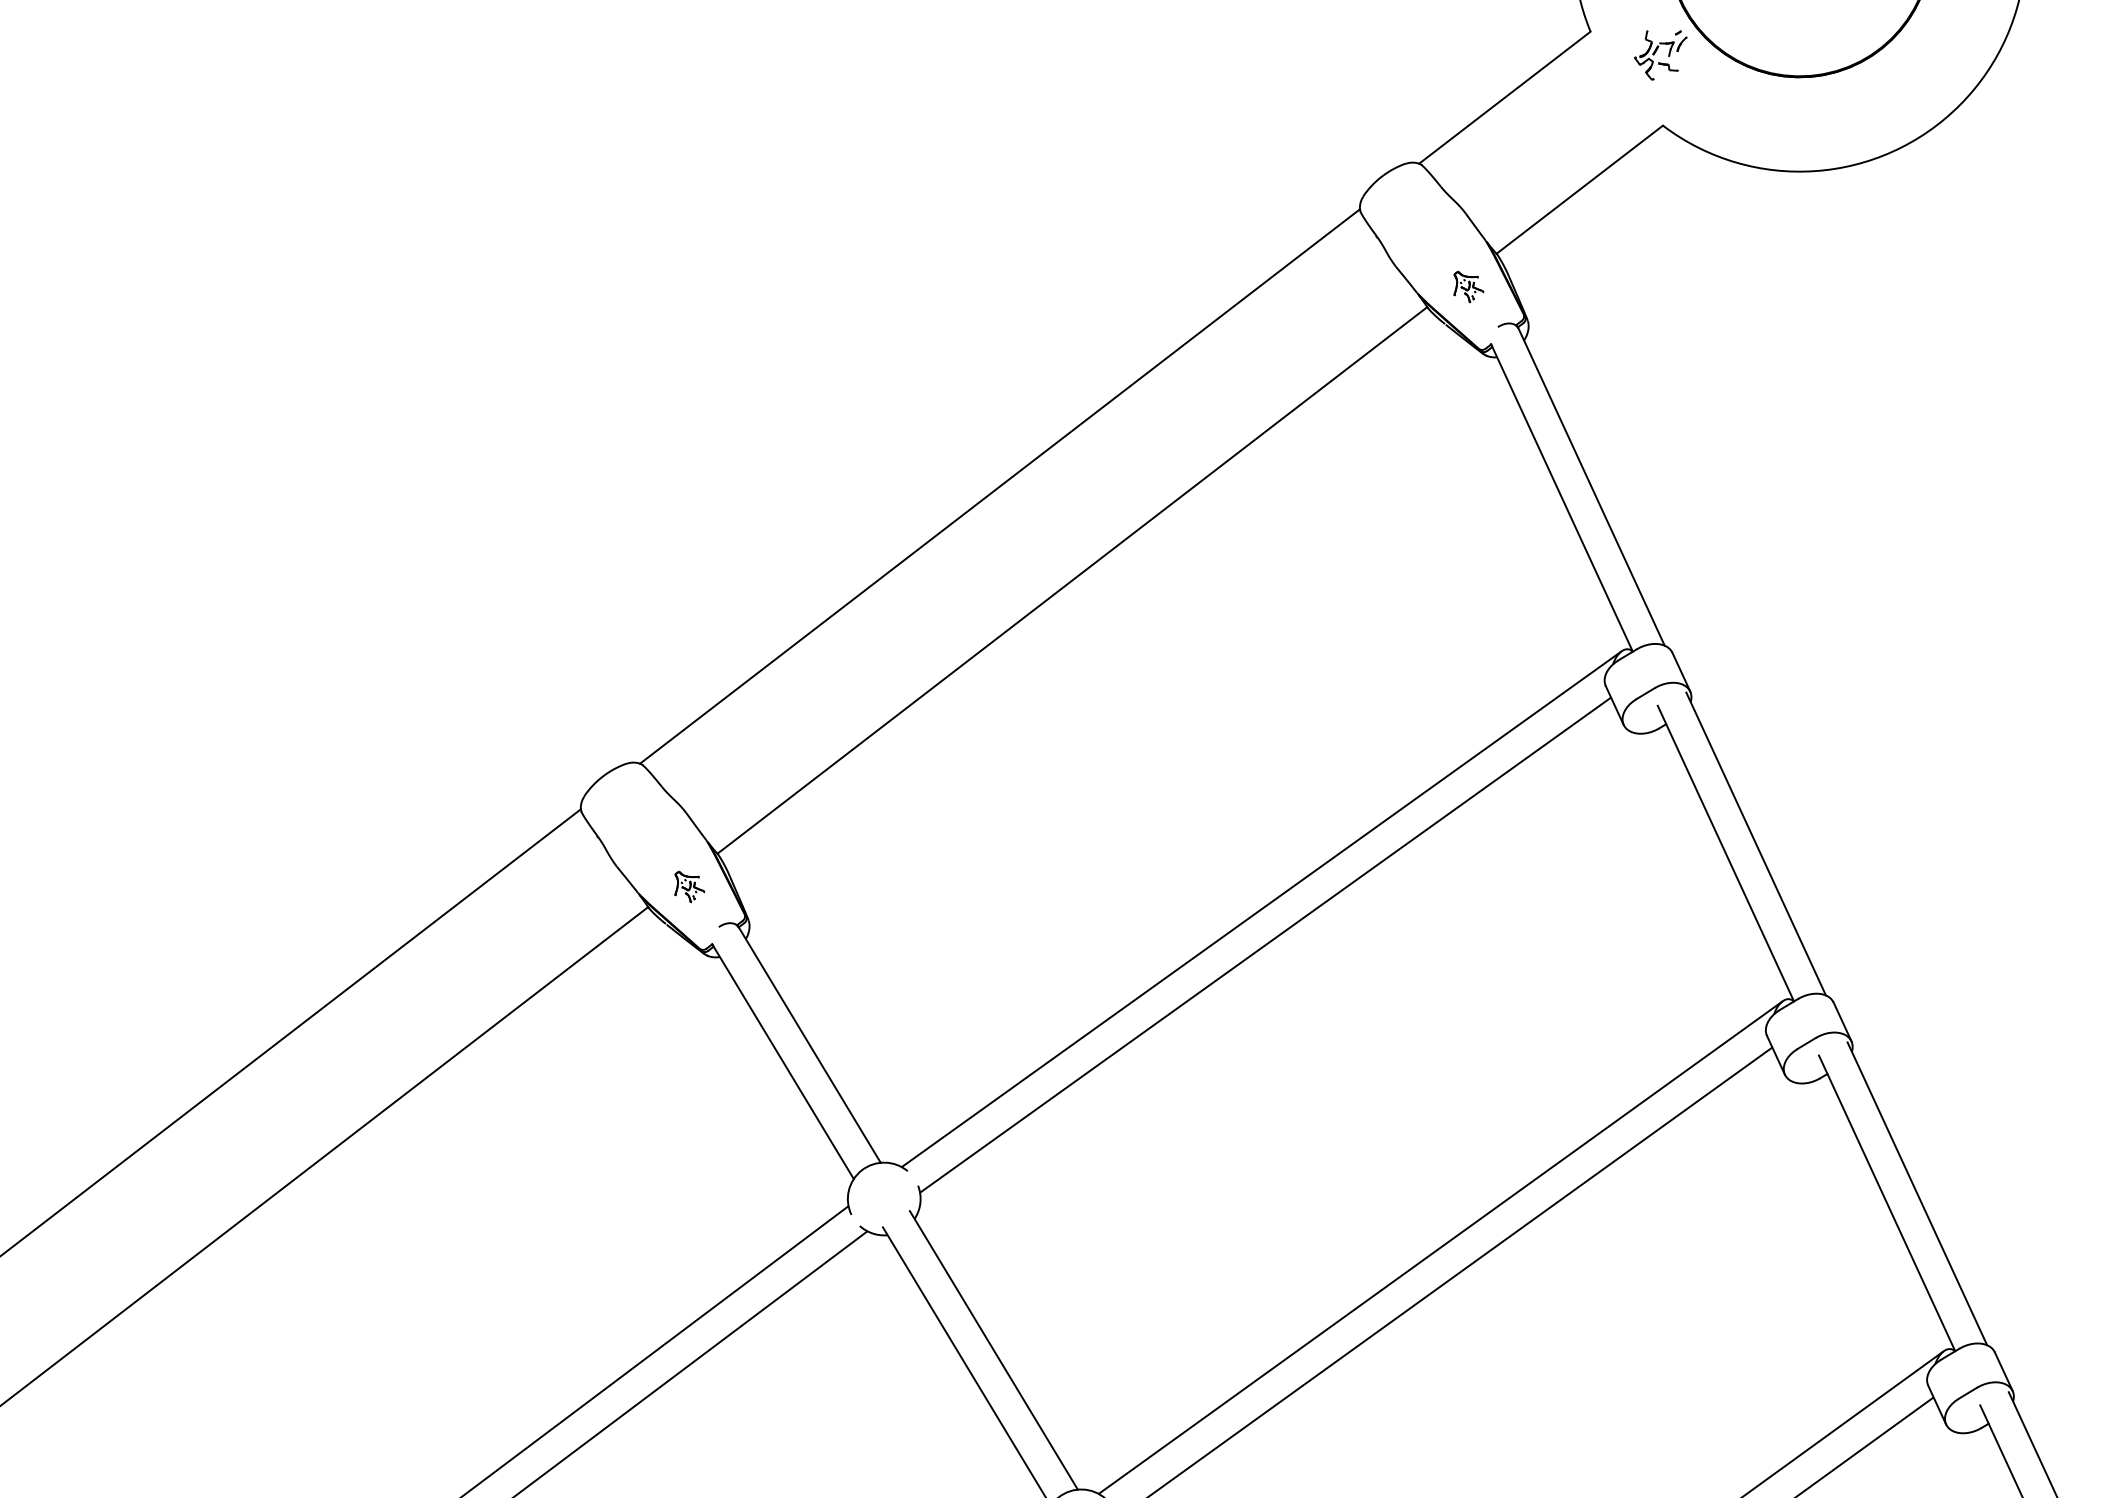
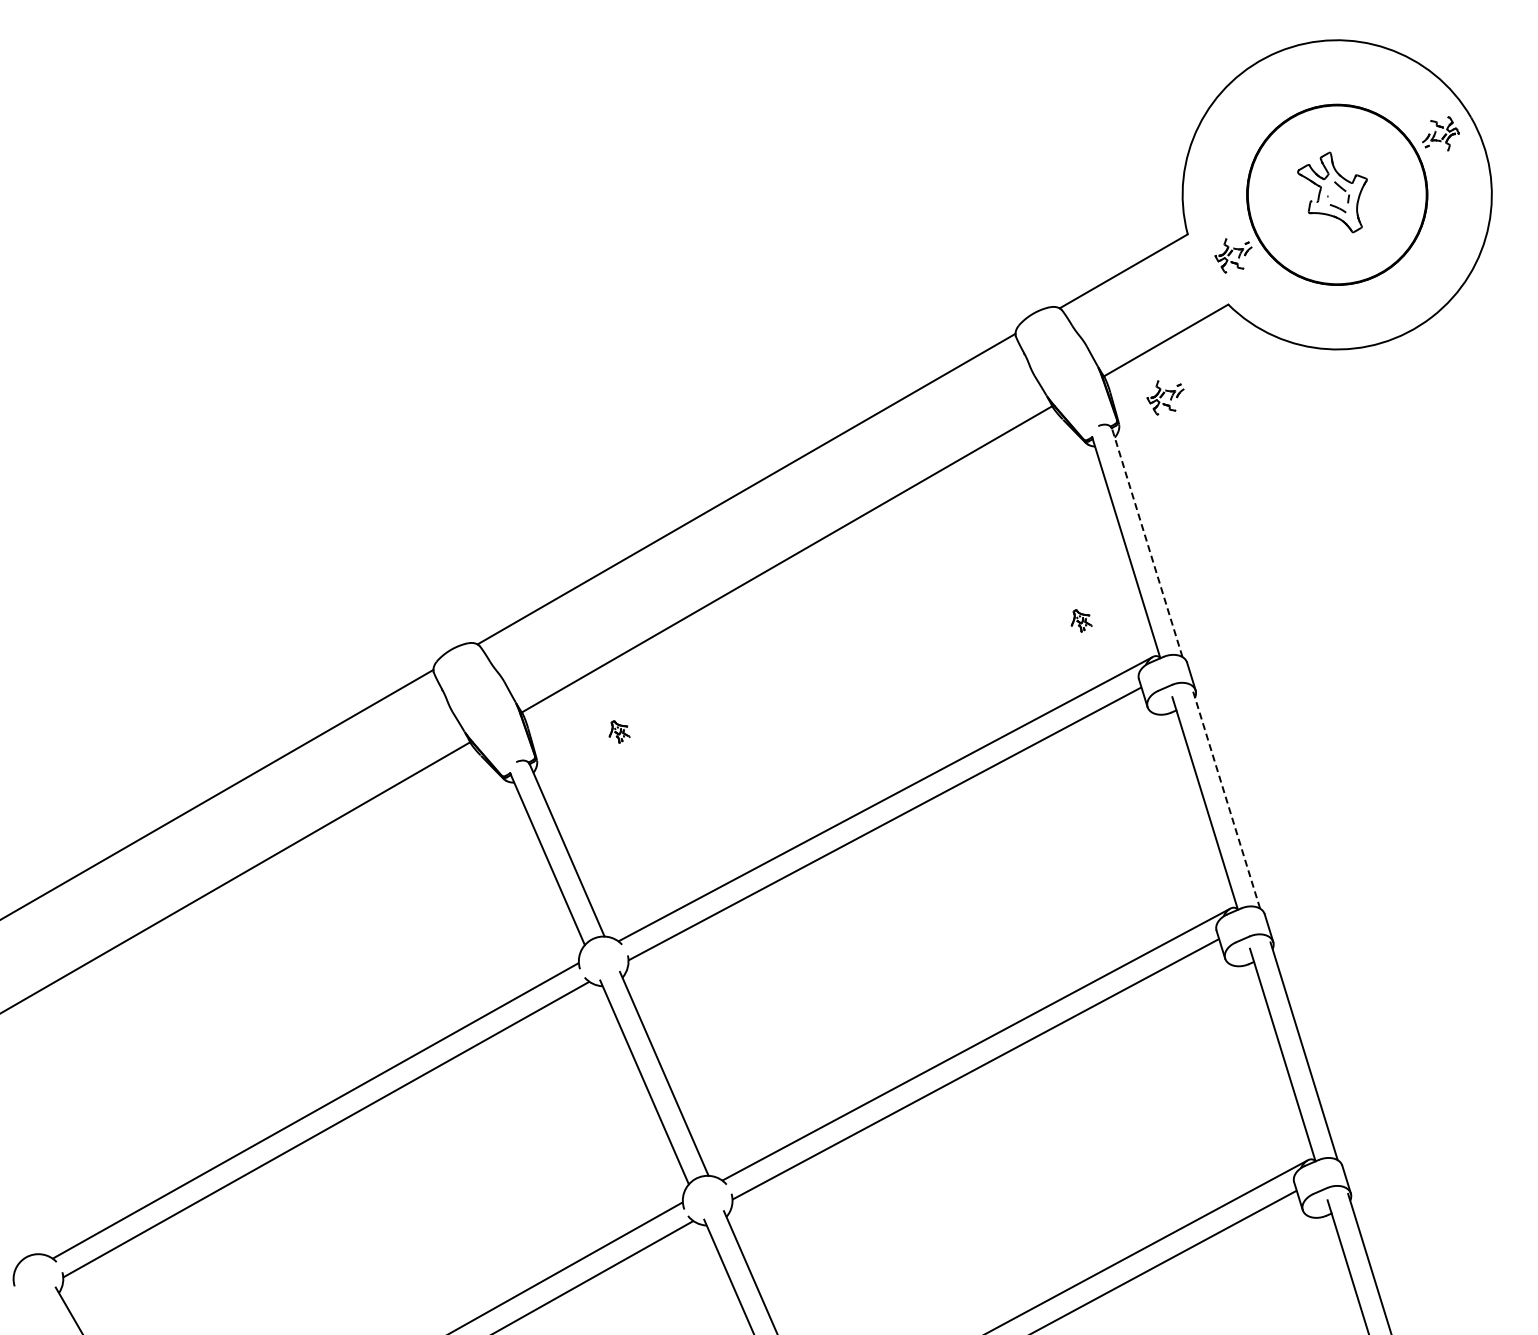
part: (1589, 272) -> (1165, 397), added
part: (1467, 285) -> (1081, 620), moved
line: (1591, 486) -> (1147, 542), solid -> dashed
line: (1756, 843) -> (1226, 799), solid -> dashed
part: (688, 885) -> (619, 731), moved

